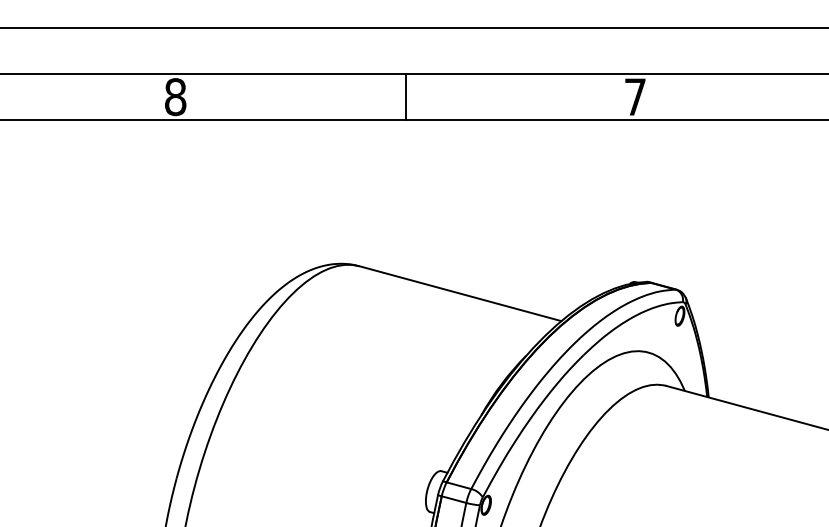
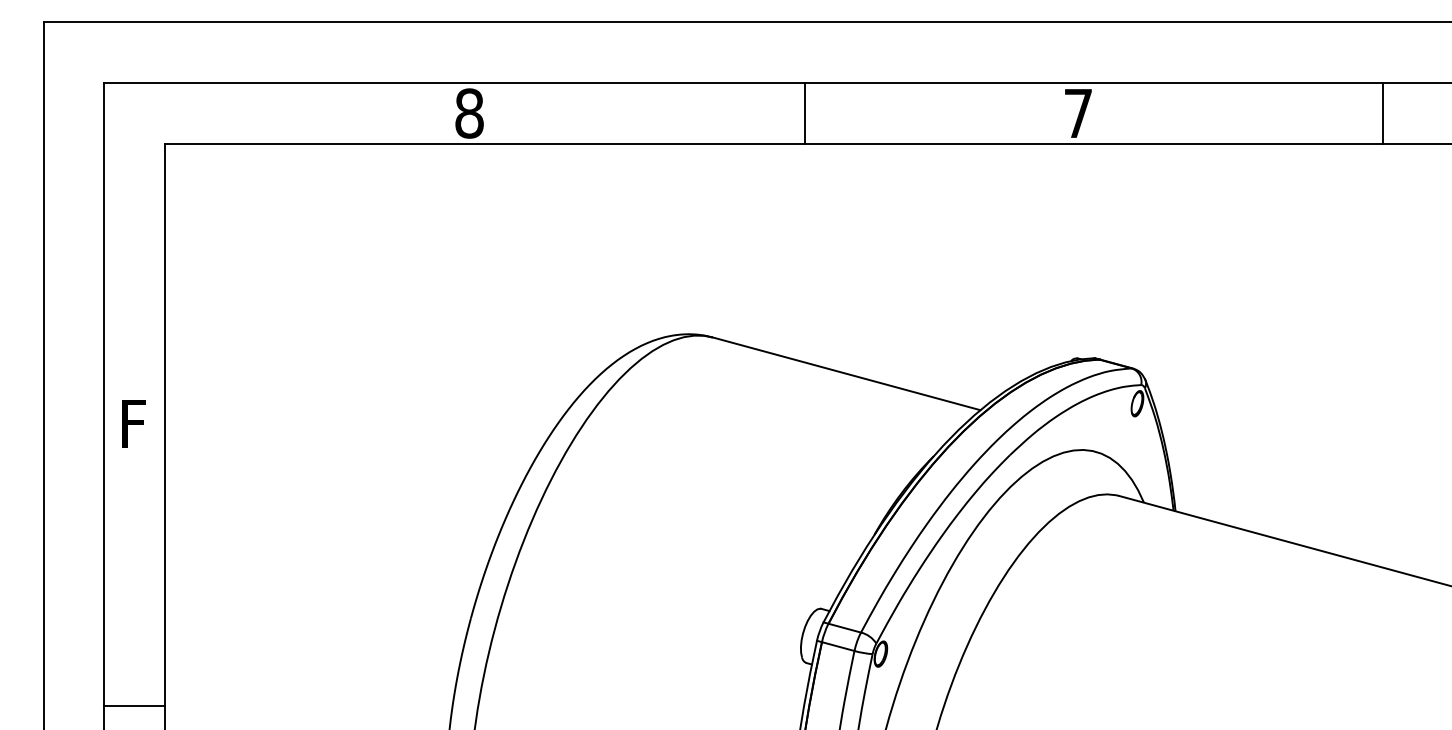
line: (405, 96) -> (805, 112), moved

